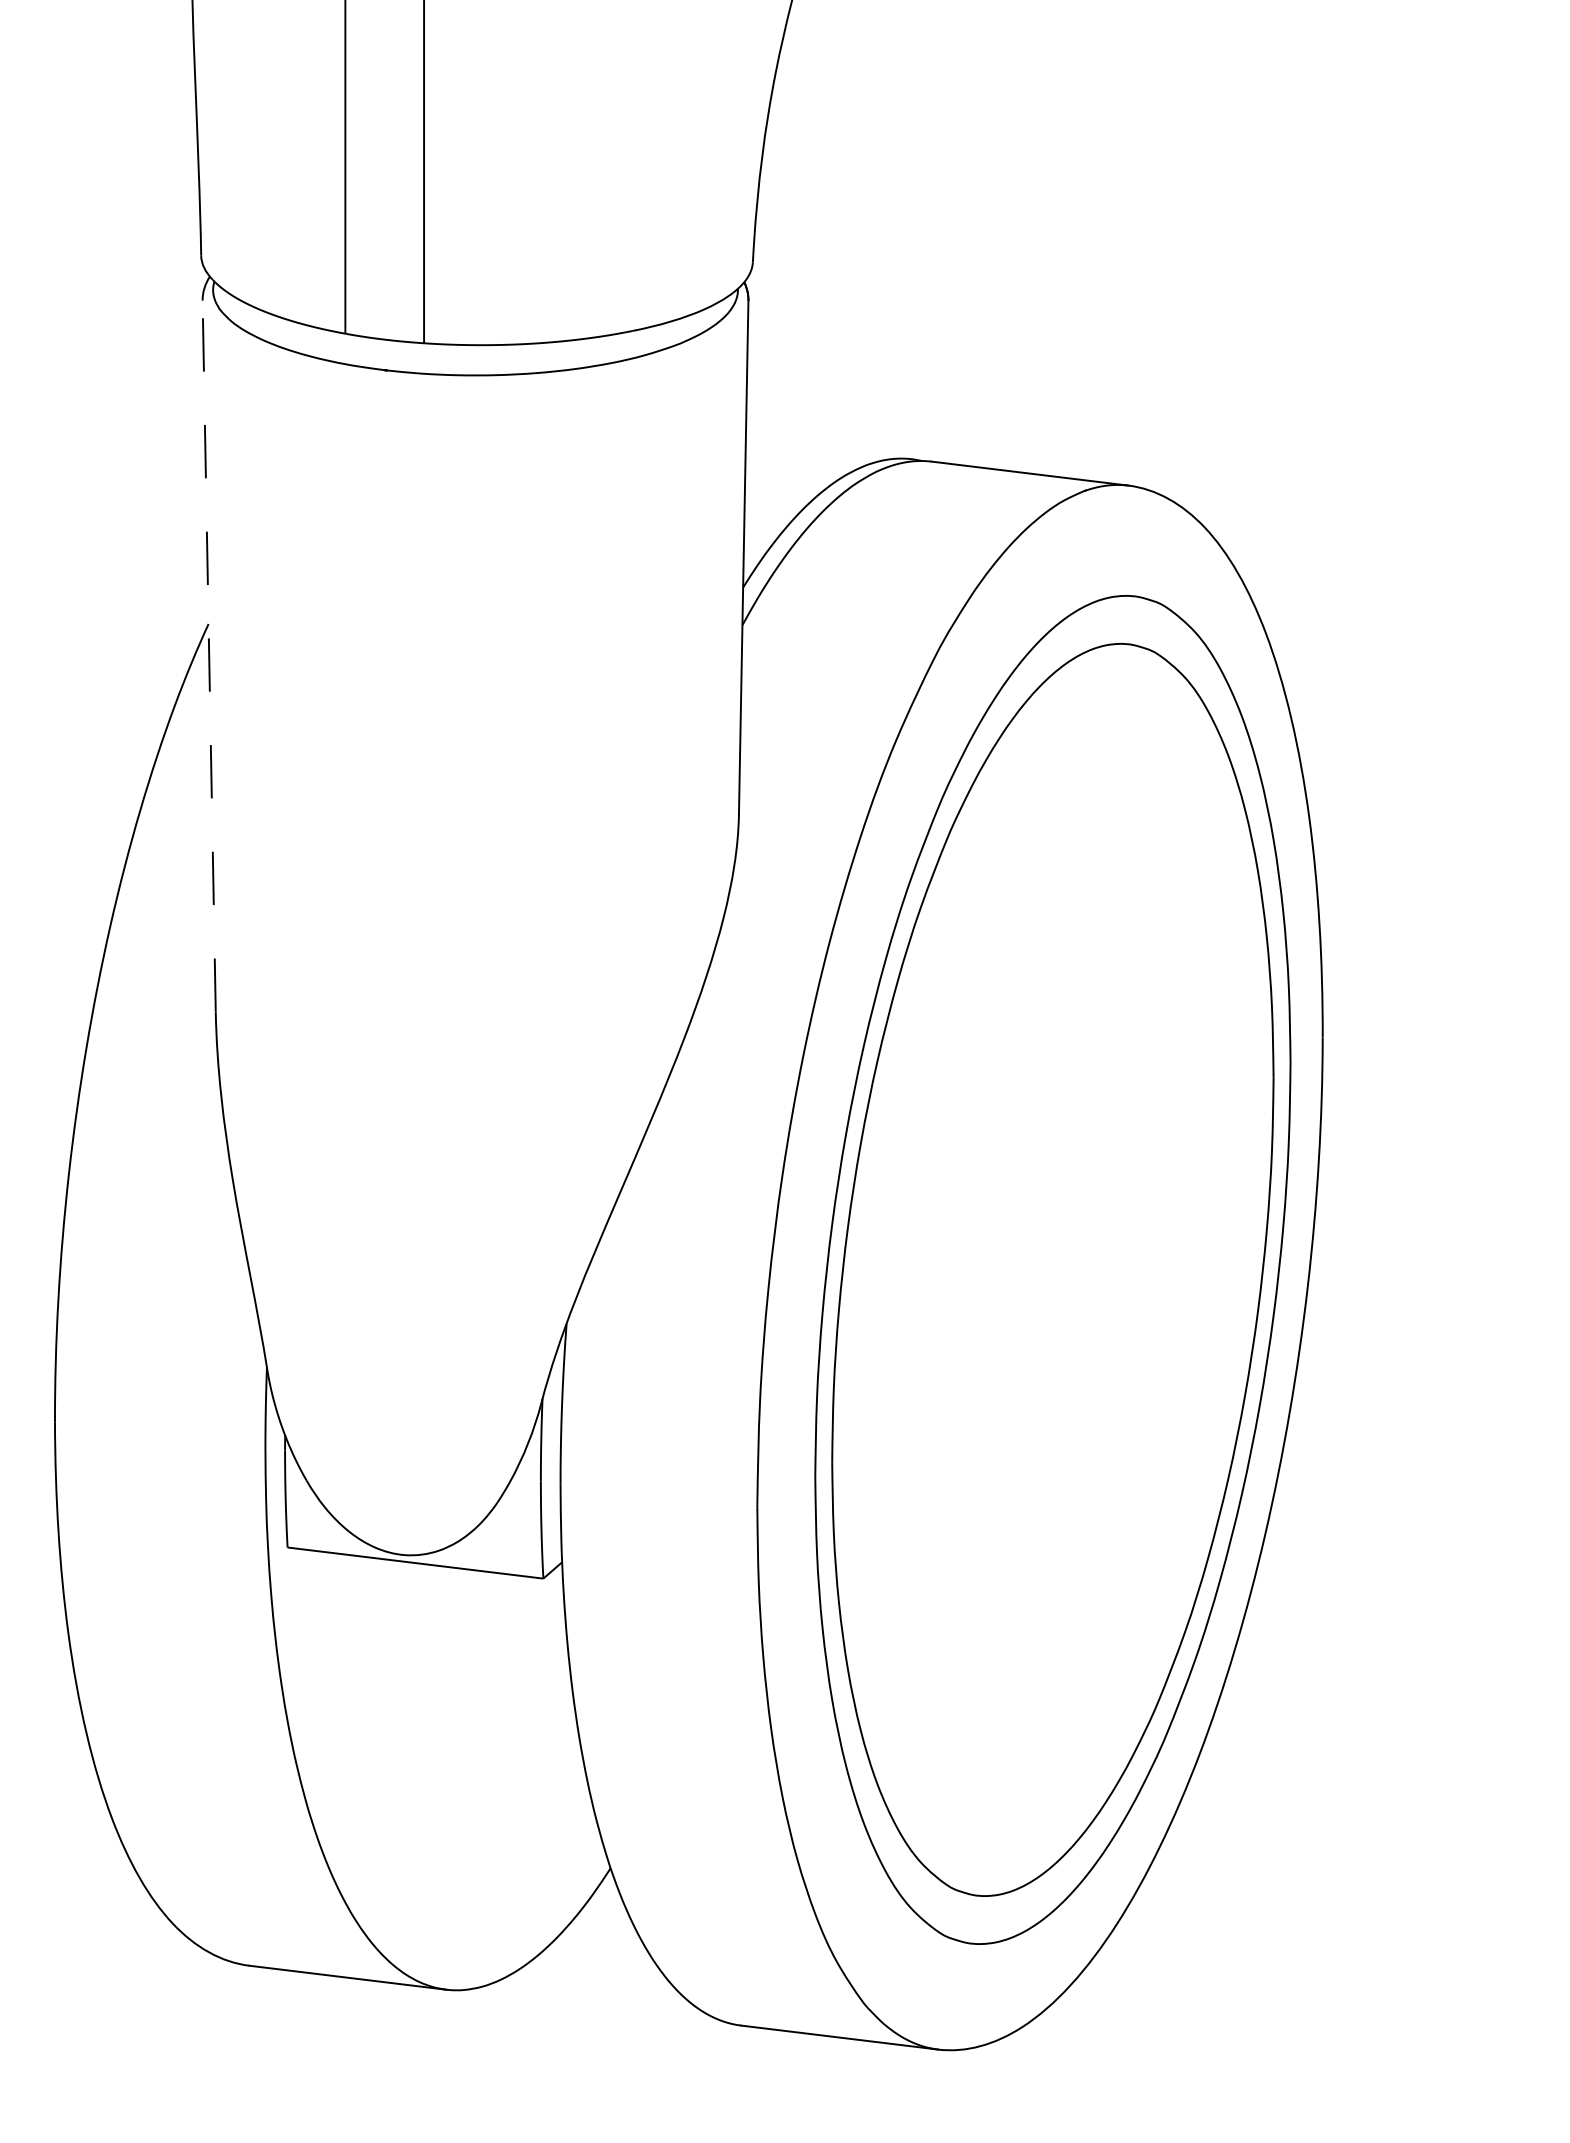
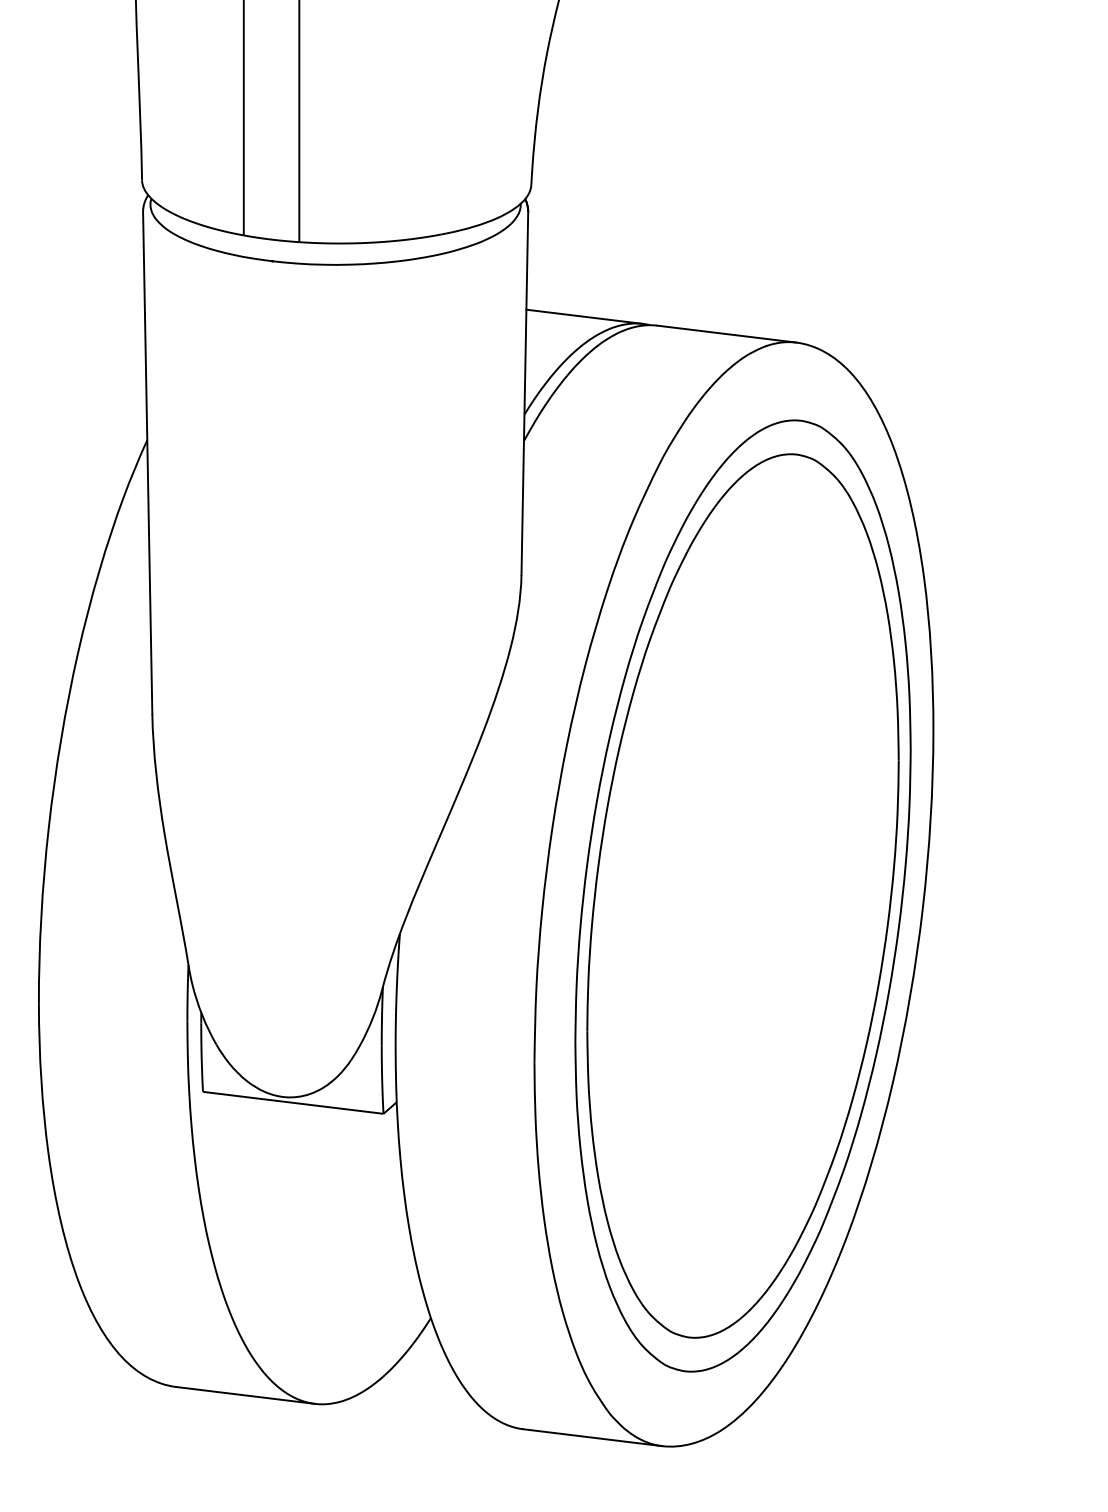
line: (828, 449) -> (584, 317), added
line: (209, 656) -> (147, 463), dashed -> solid

